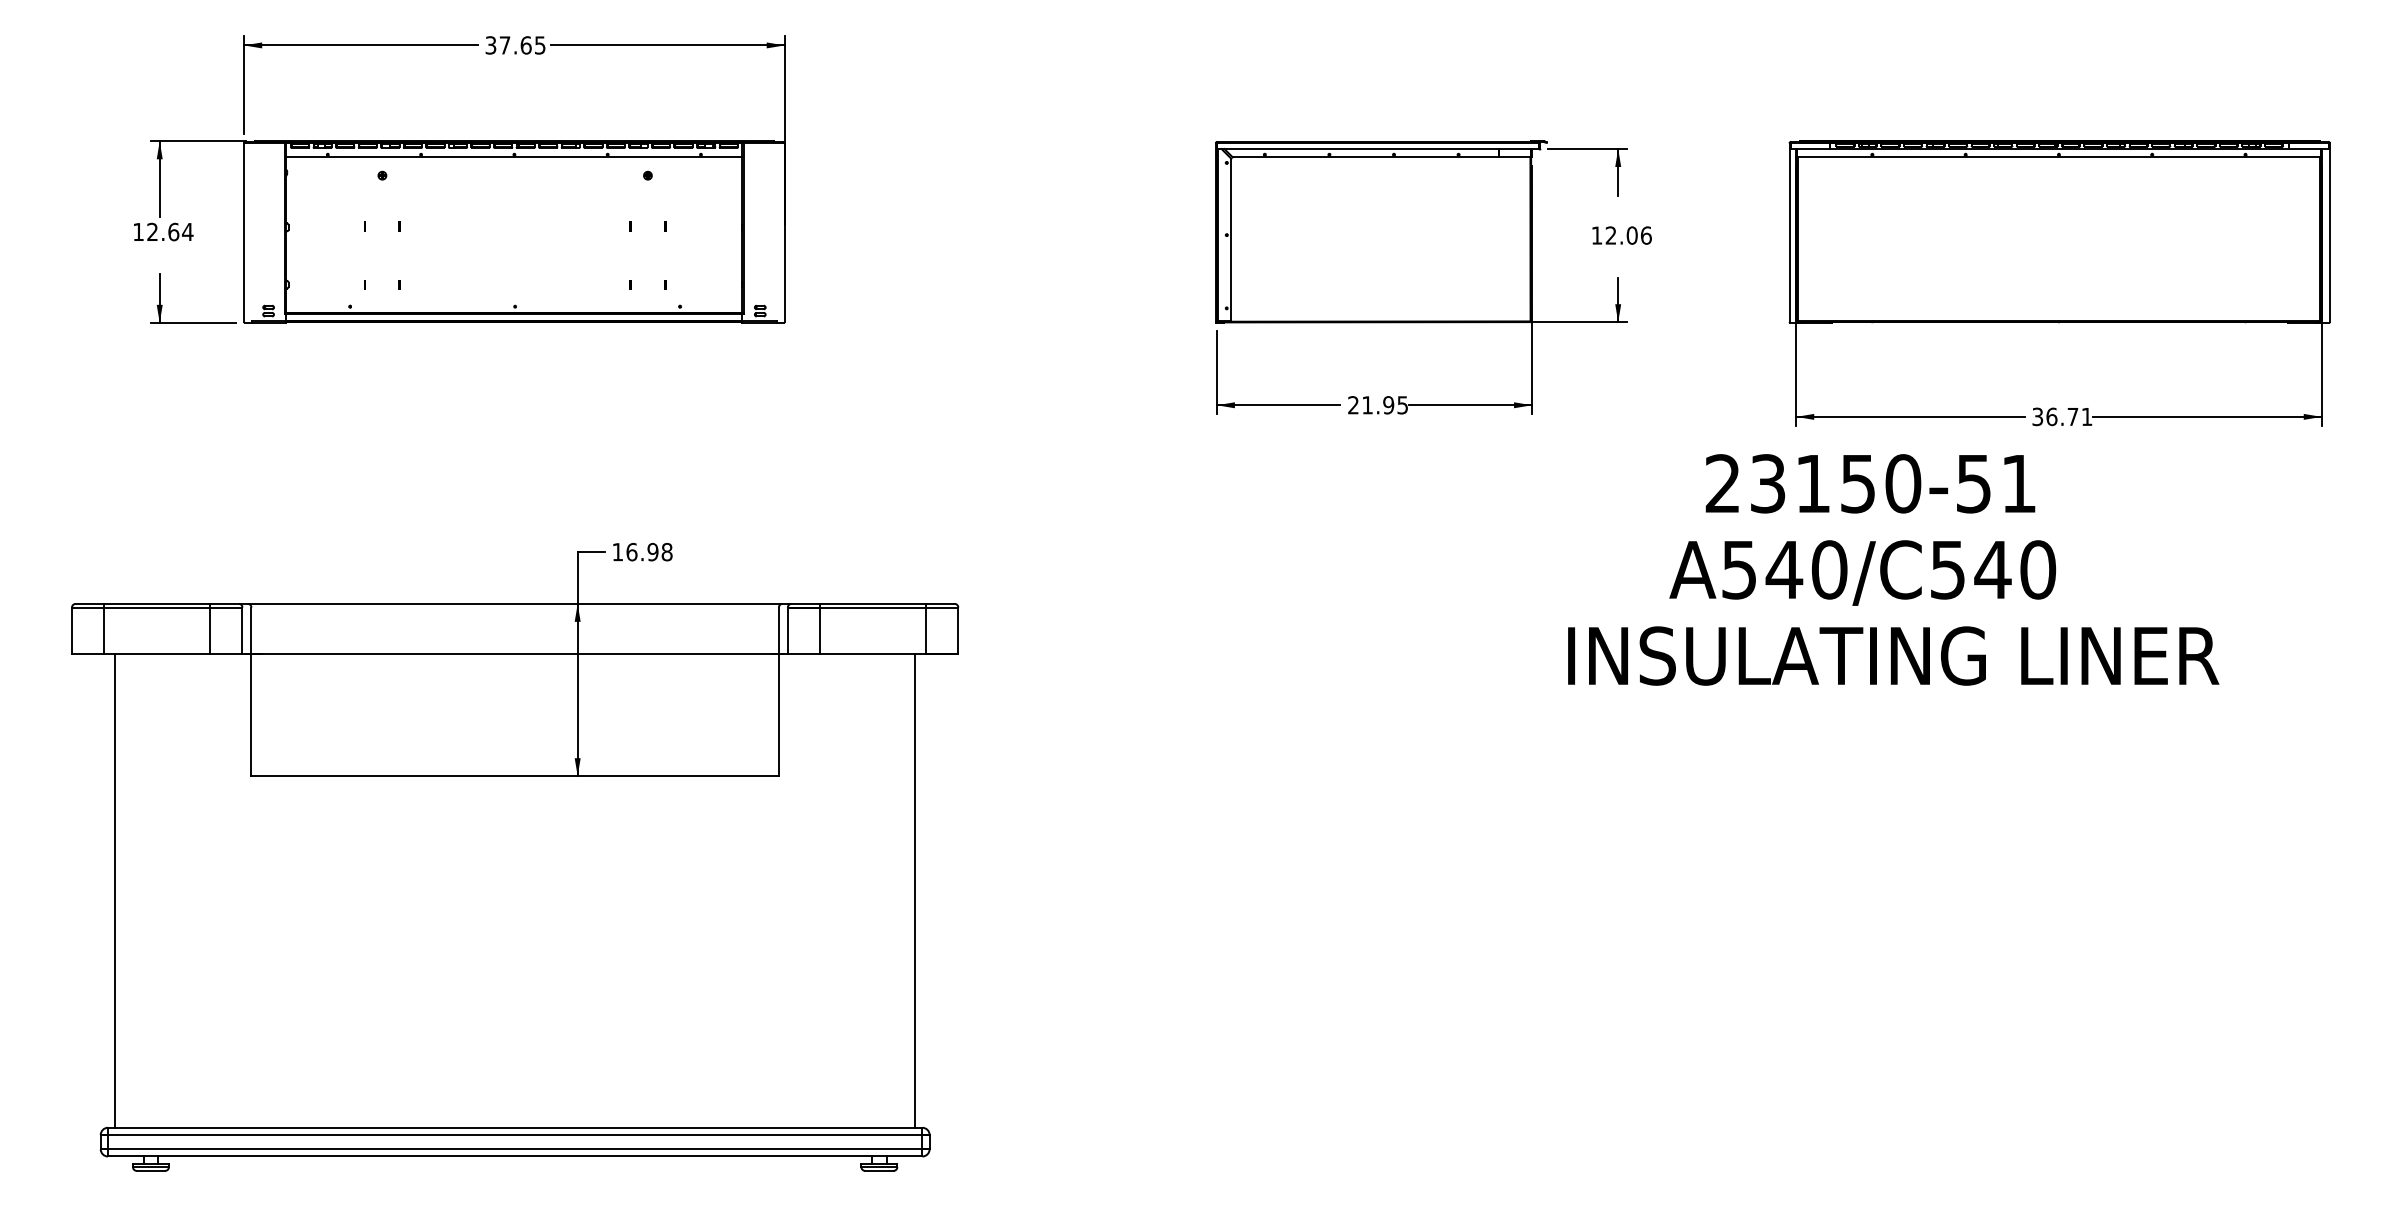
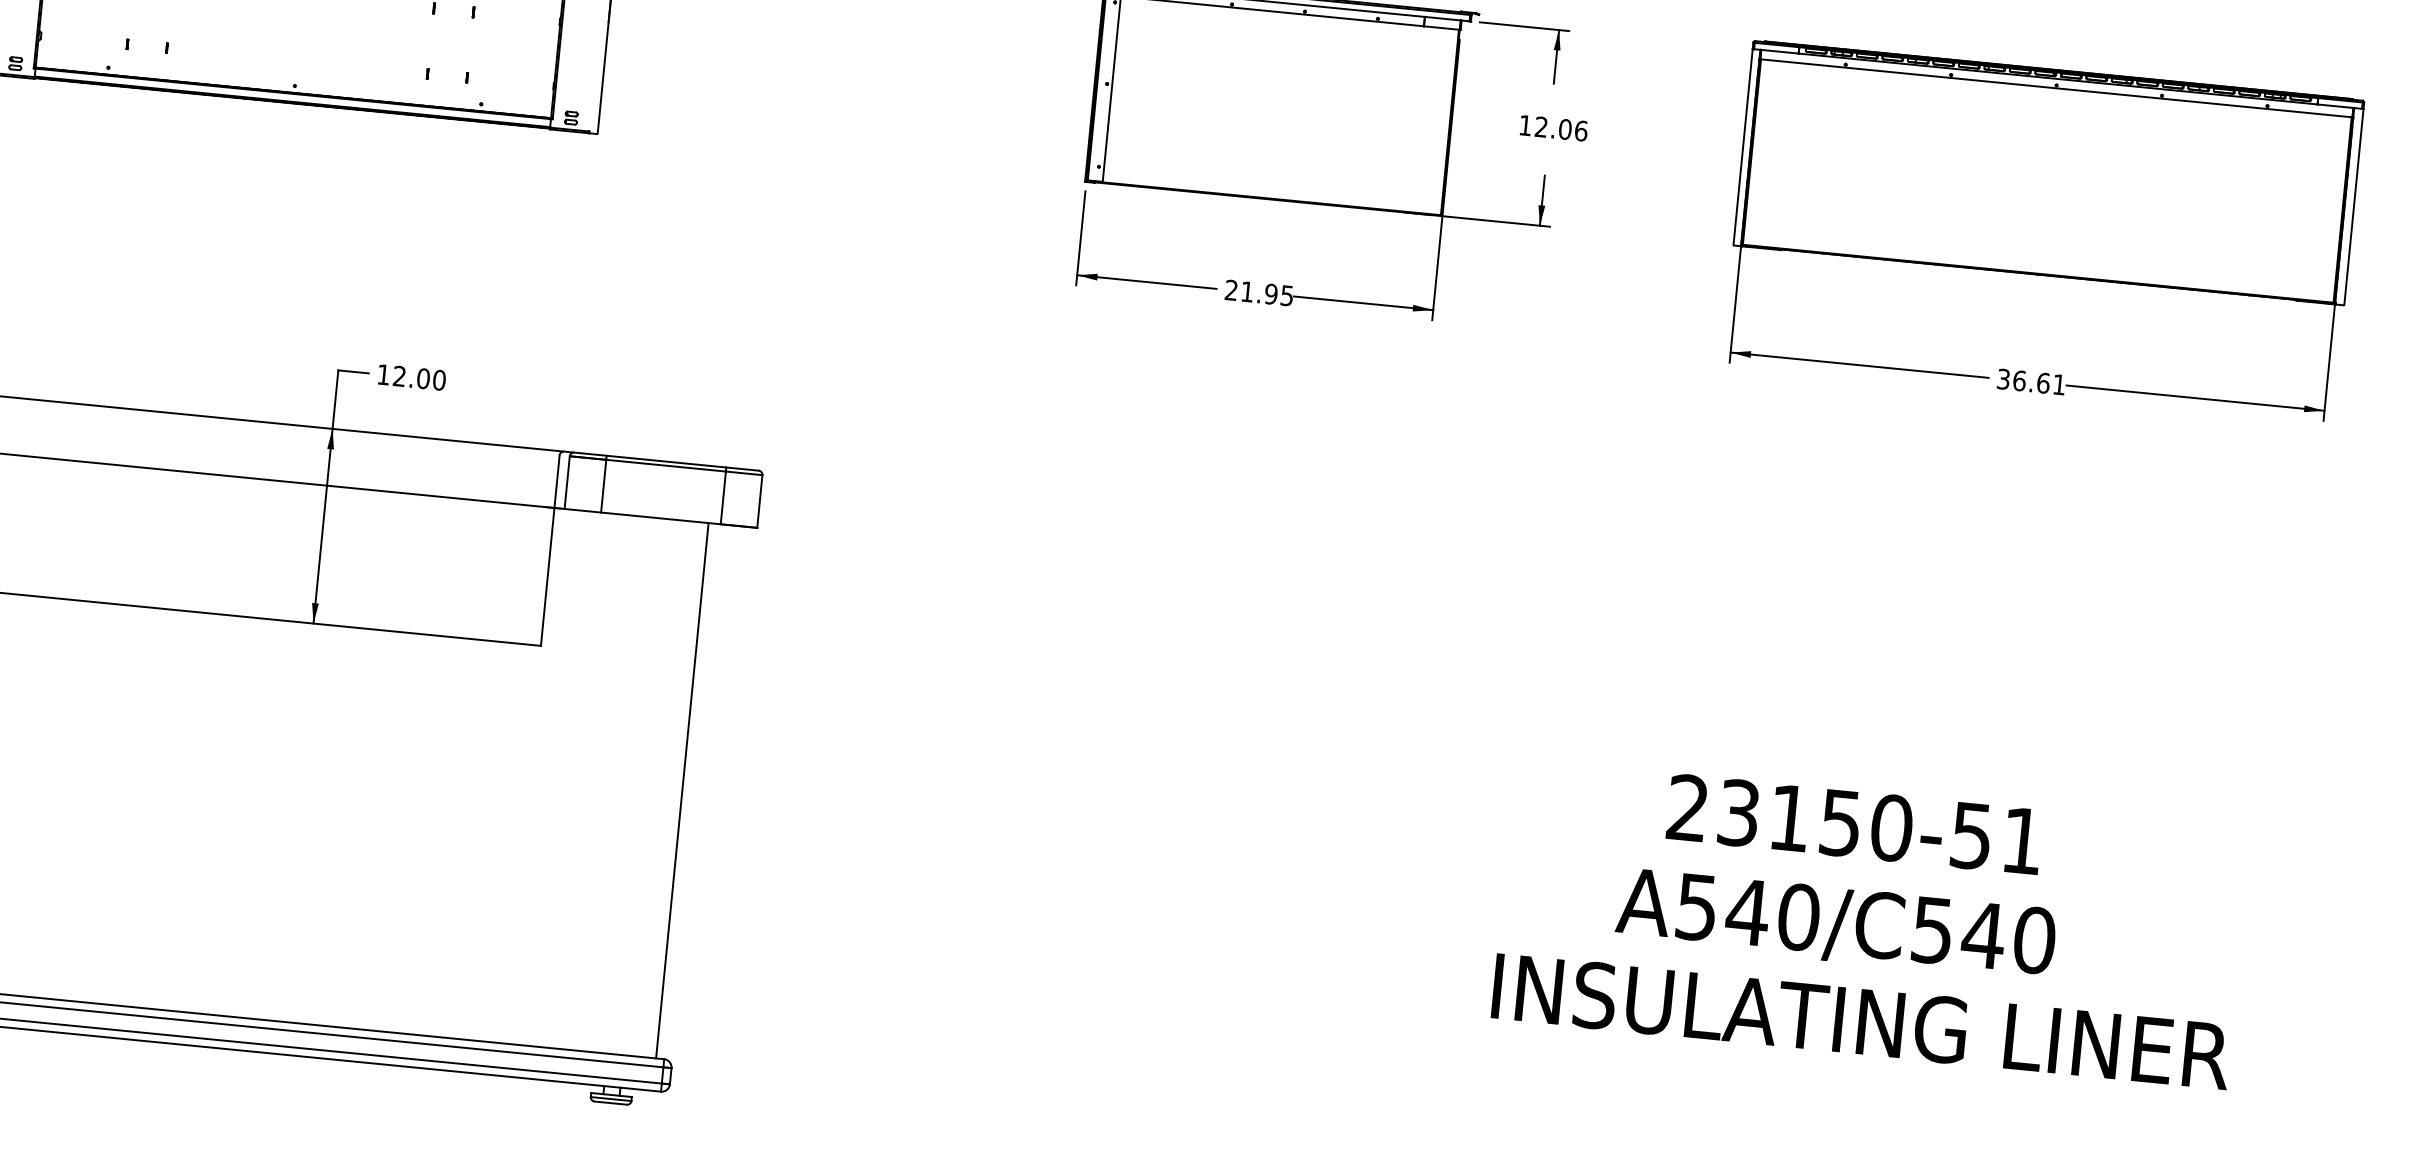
text: (2072, 416) -> (2042, 382), 36.71 -> 36.61
text: (649, 551) -> (419, 377), 16.98 -> 12.00
text: (1893, 569) -> (1871, 923), moved

